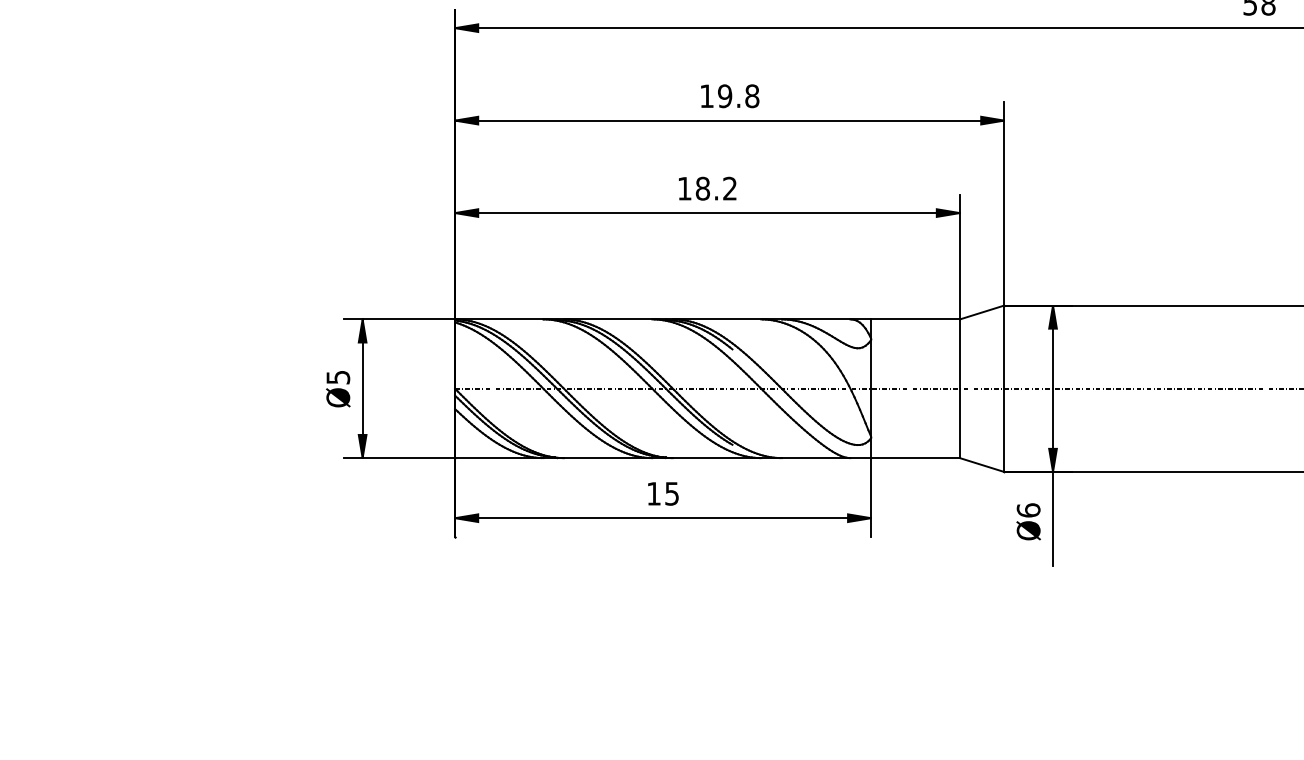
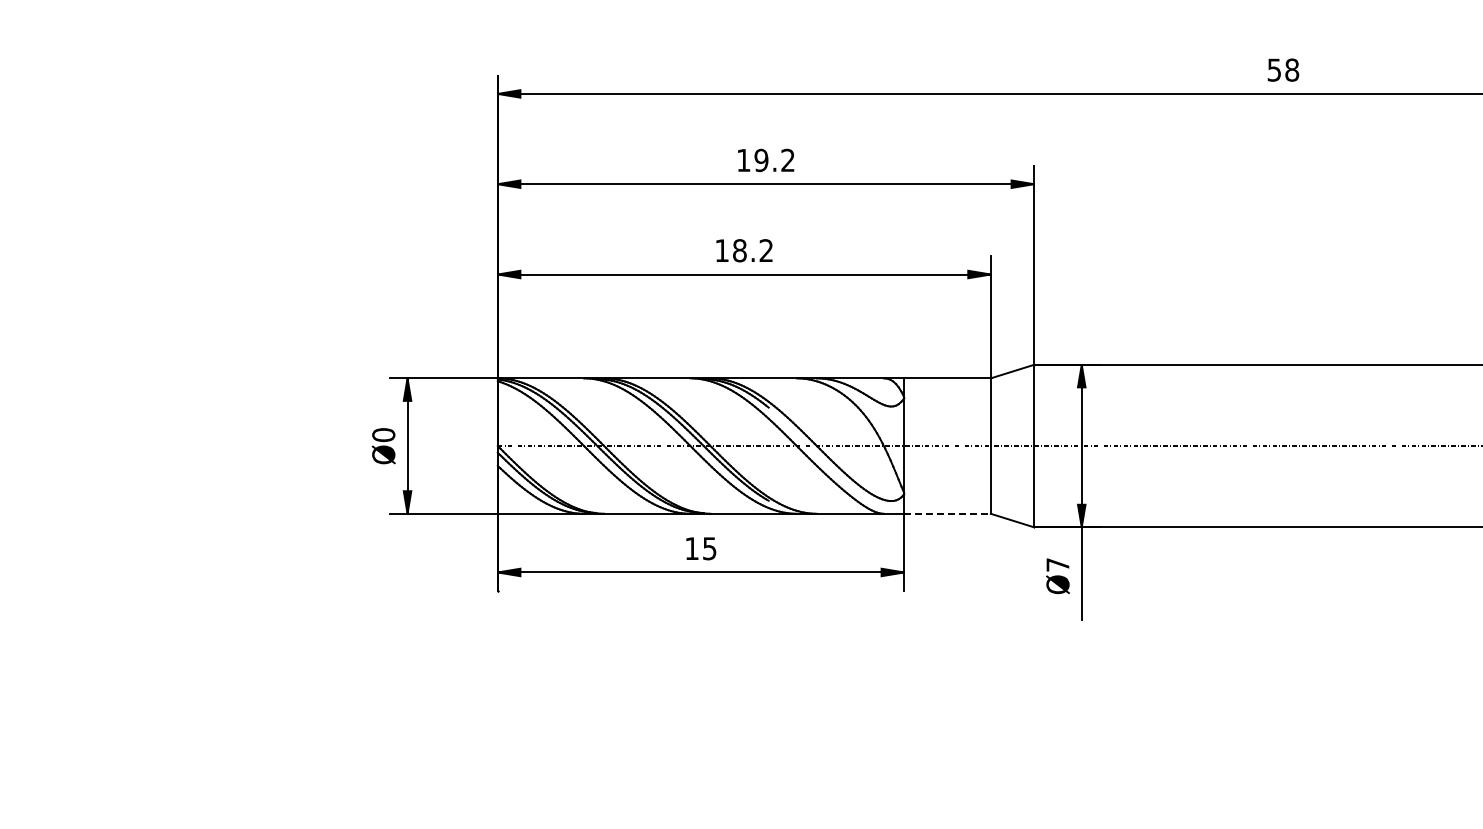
text: (752, 96) -> (788, 160), 19.8 -> 19.2
text: (338, 377) -> (383, 435), Ø5 -> Ø0
line: (915, 457) -> (947, 513), solid -> dashed
text: (1028, 510) -> (1057, 564), Ø6 -> Ø7

